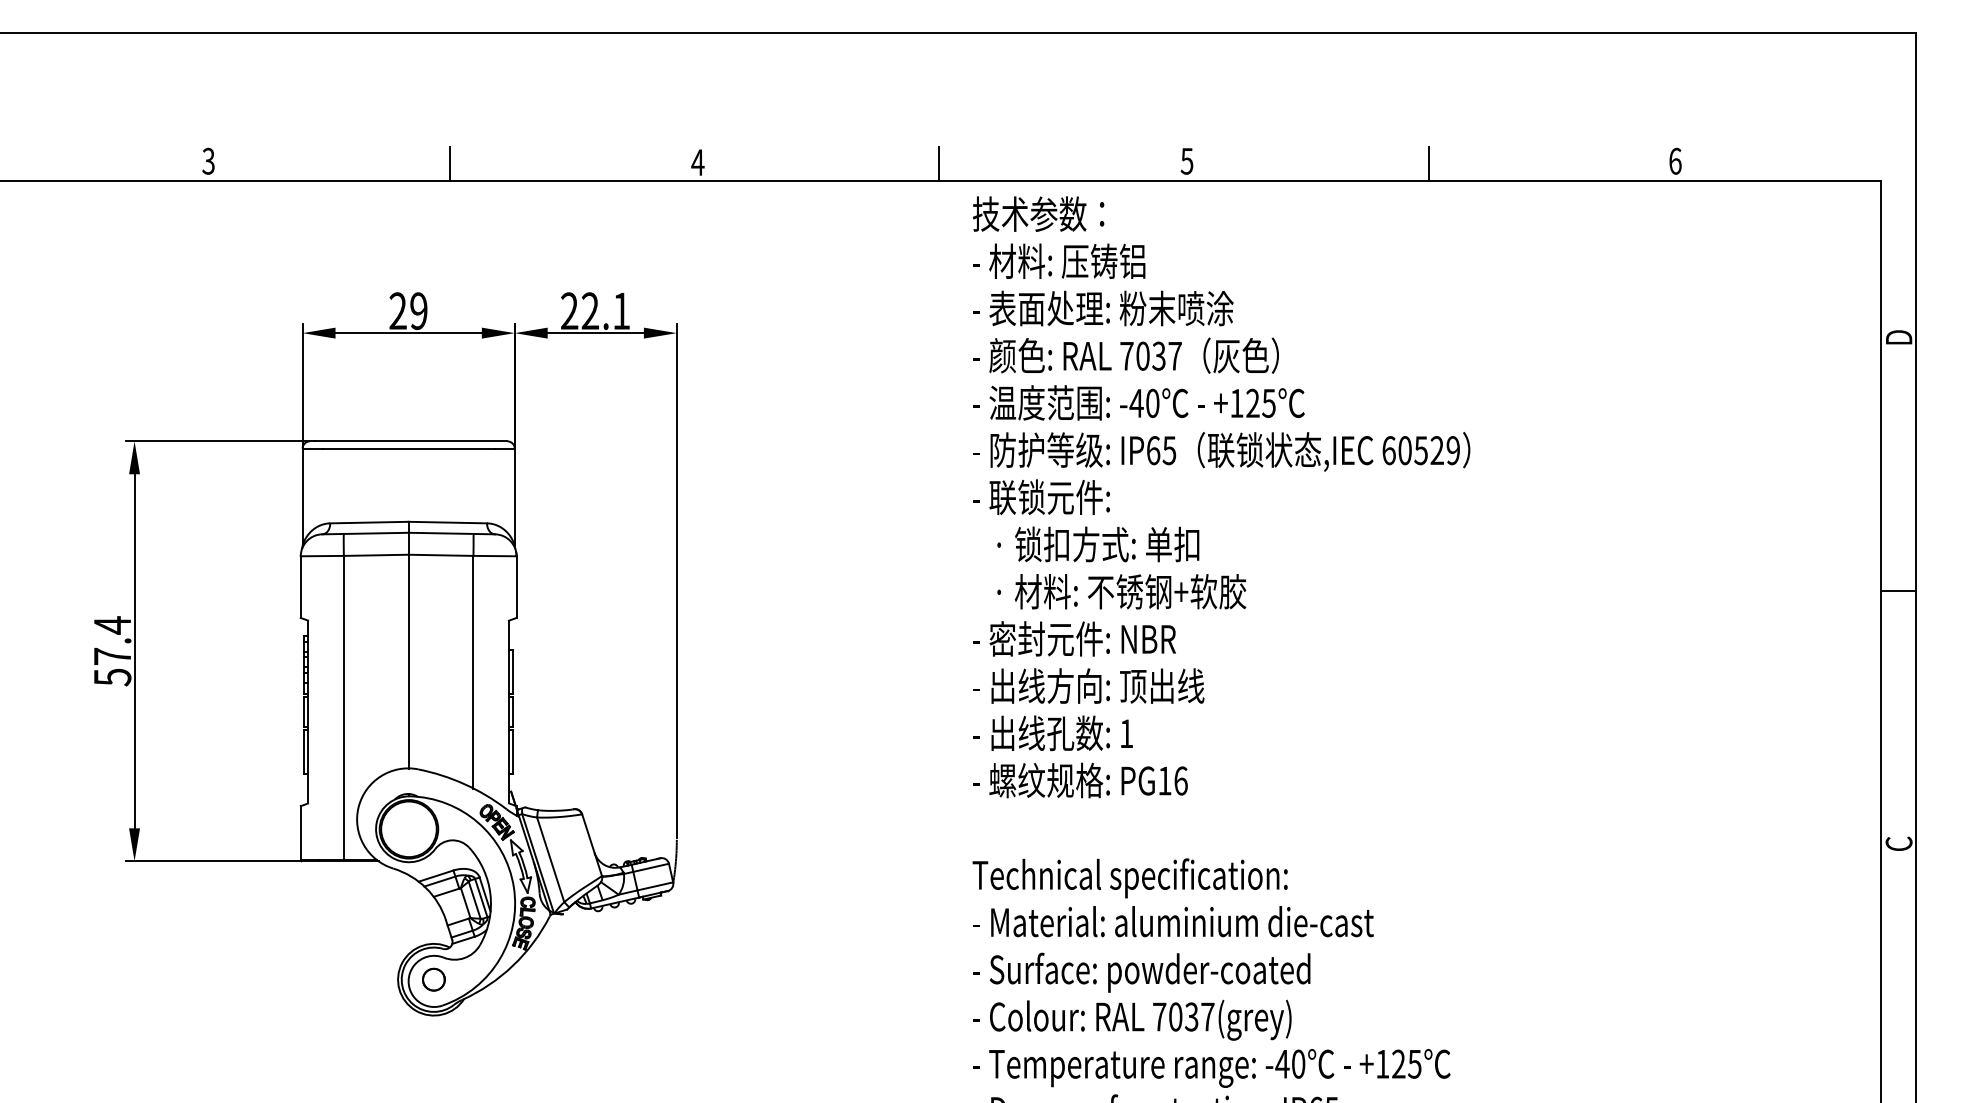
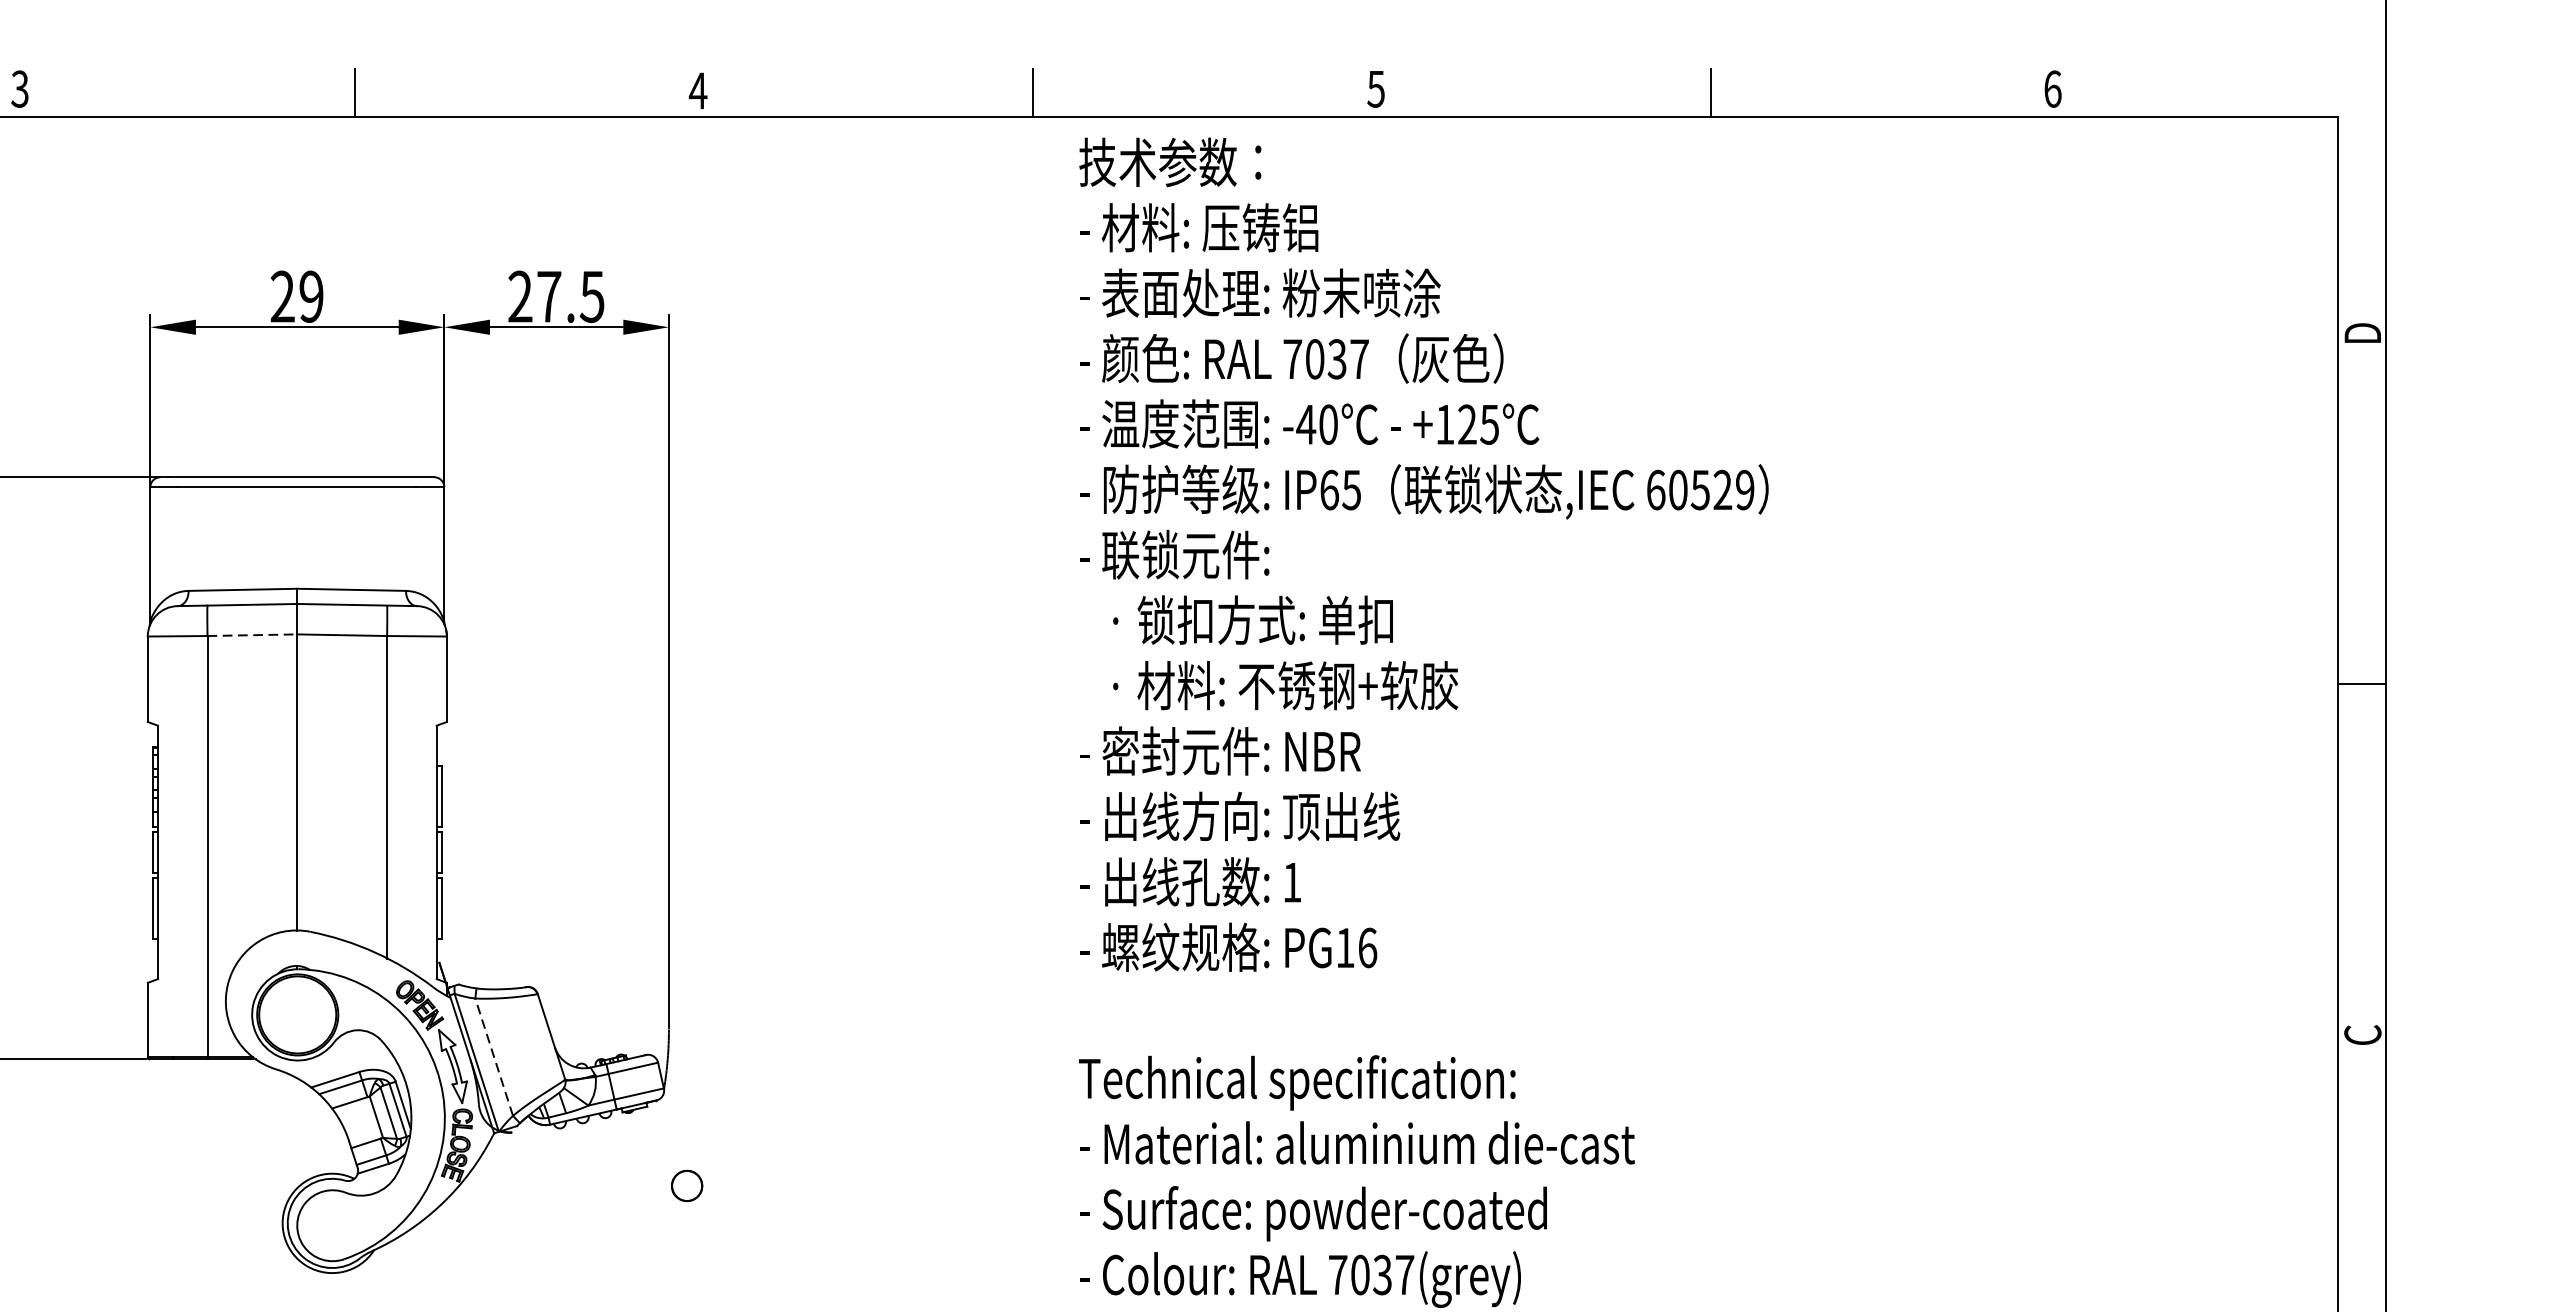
text: (605, 311) -> (570, 297), 22.1 -> 27.5
line: (376, 555) -> (252, 635), solid -> dashed
line: (550, 859) -> (493, 1056), solid -> dashed
part: (433, 979) -> (686, 1185), moved

